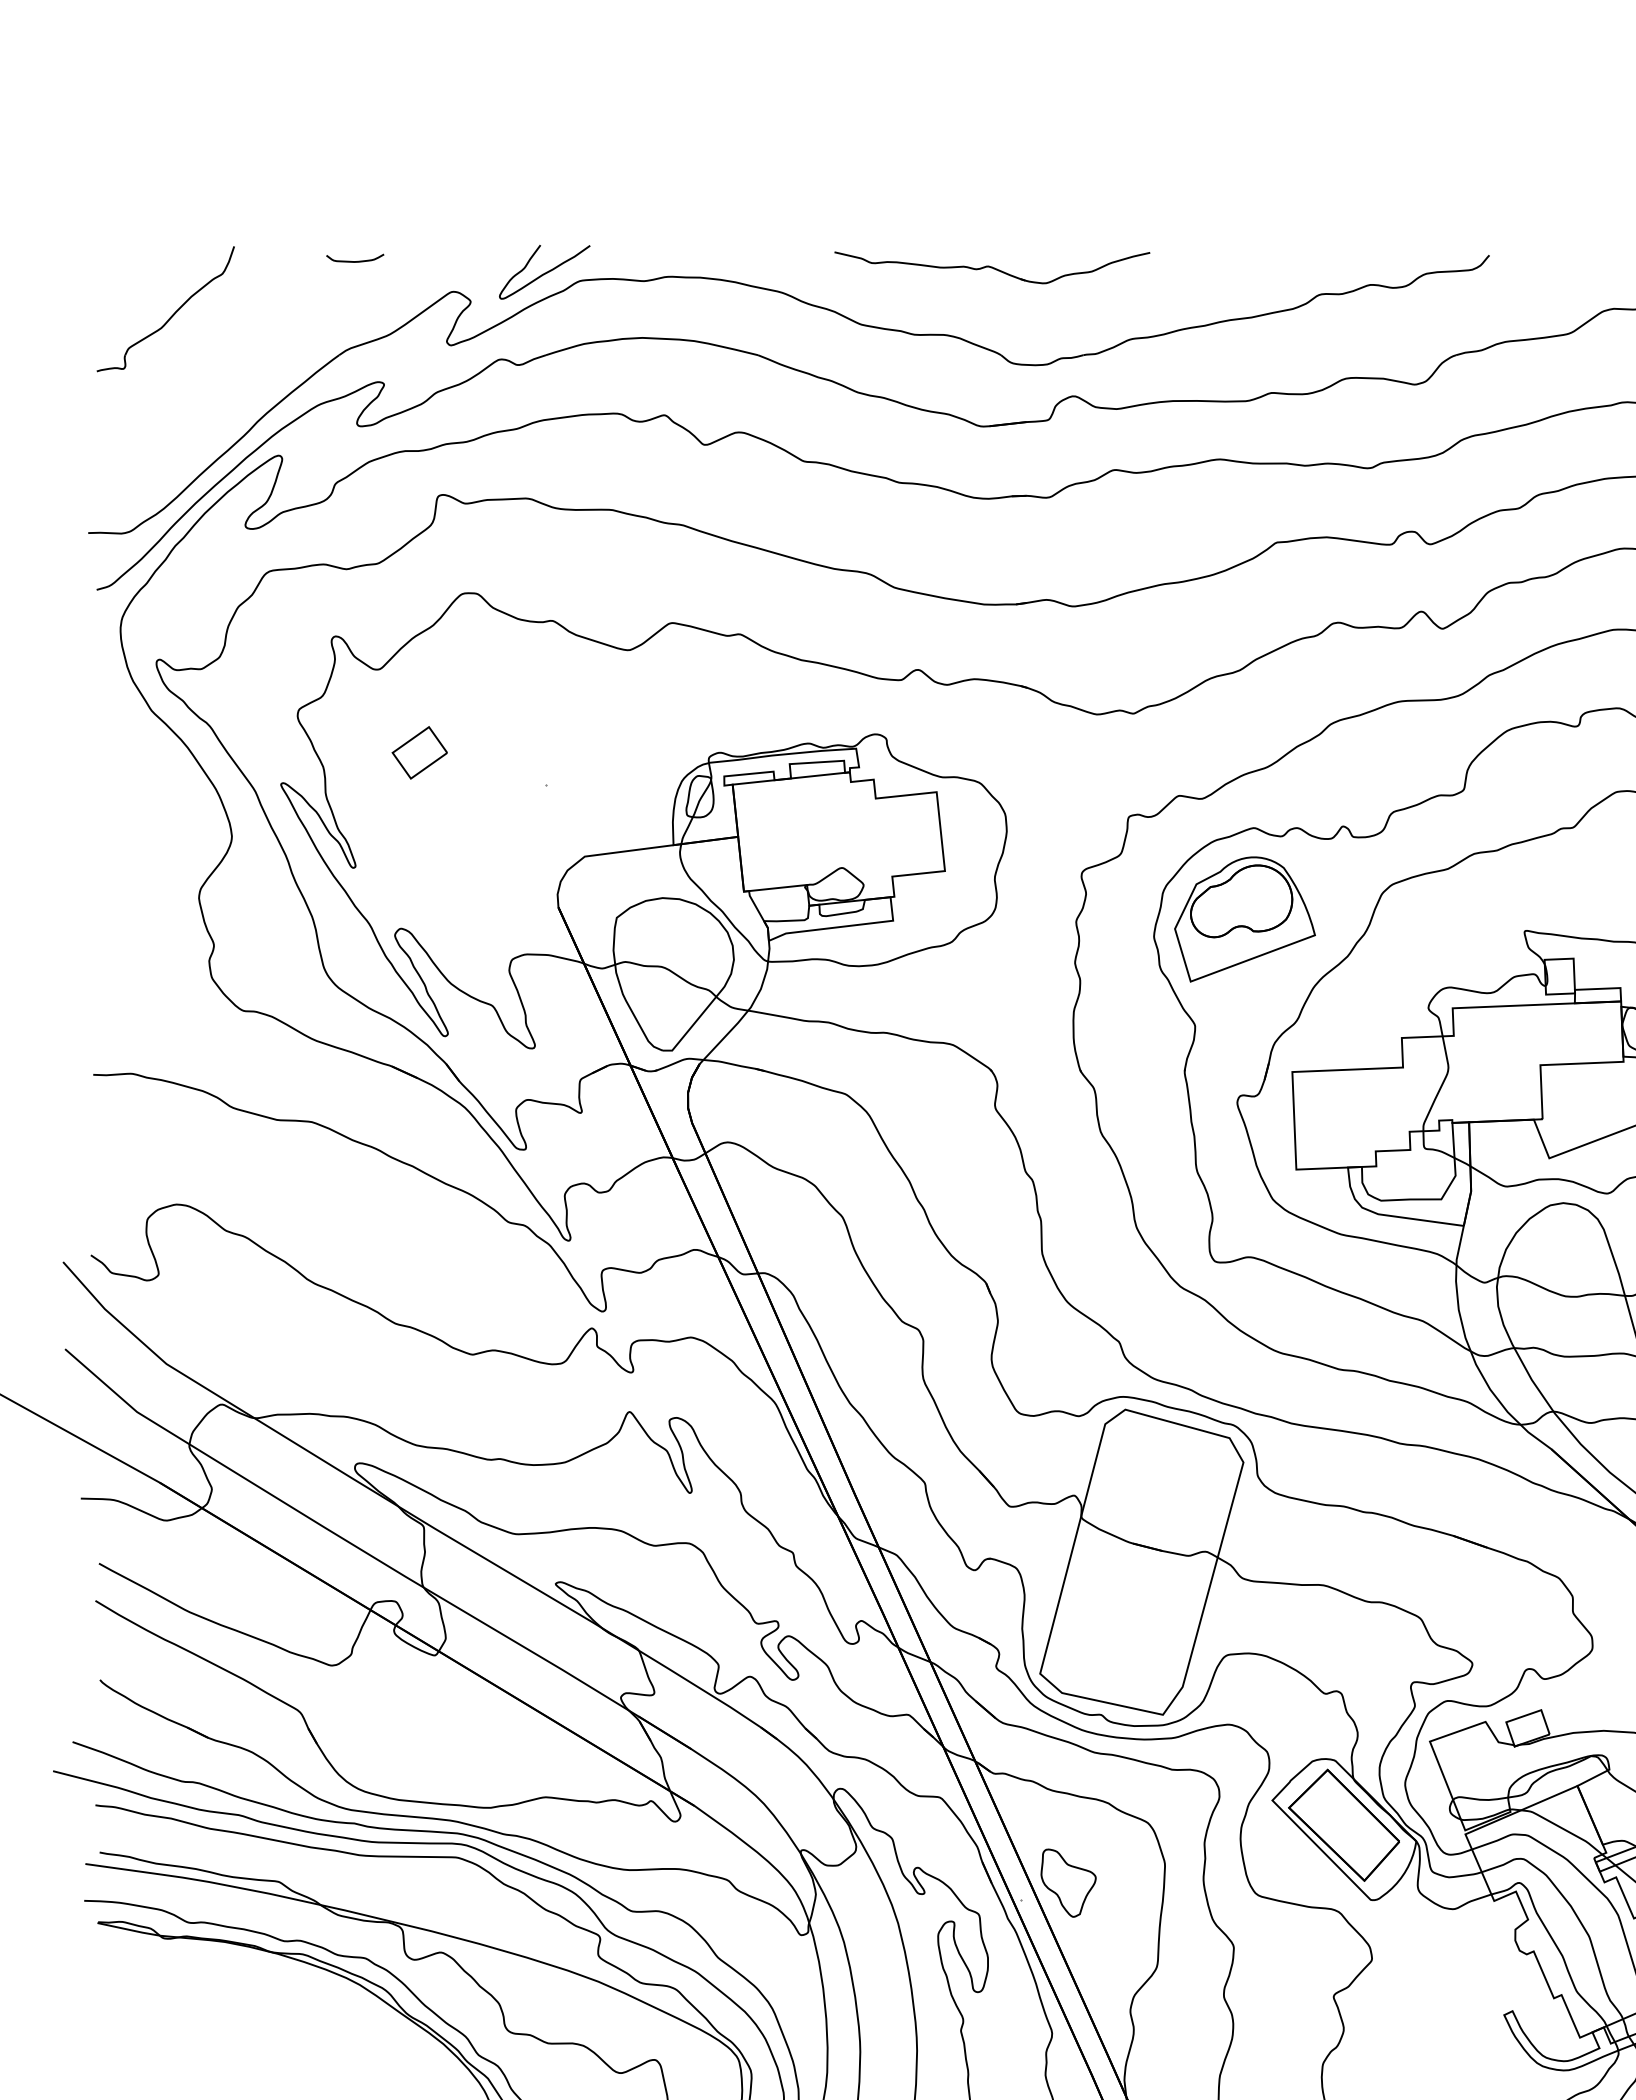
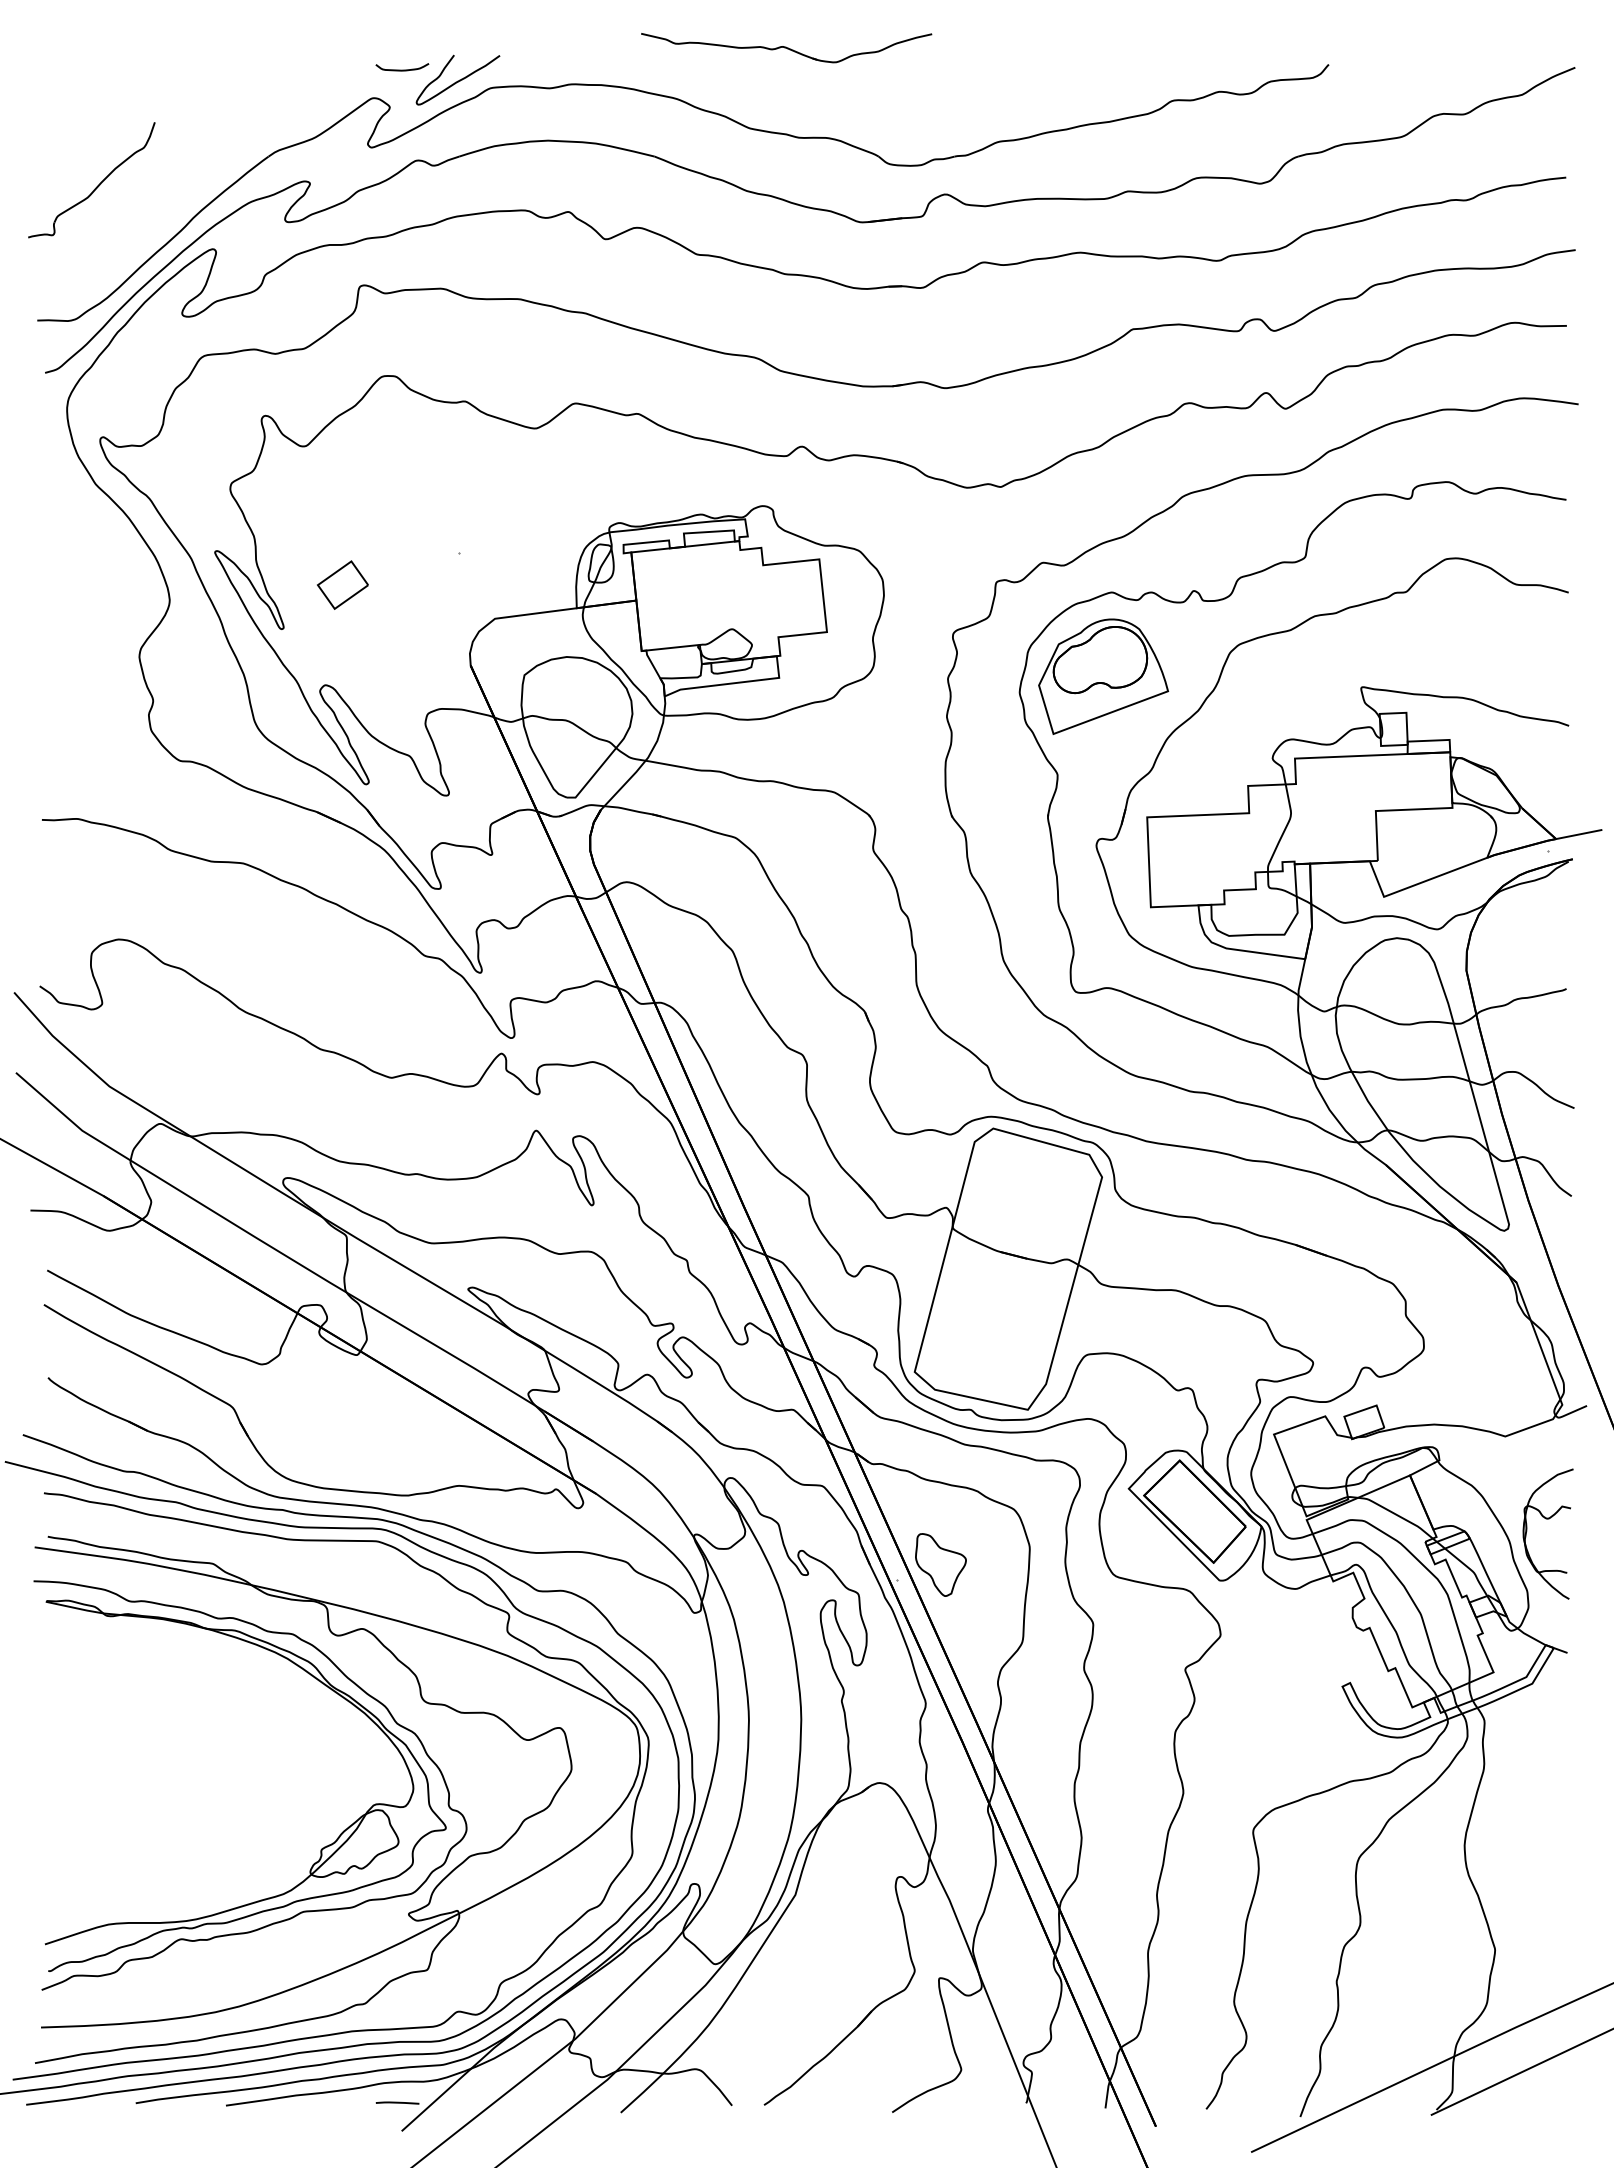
curve: (355, 260) -> (402, 69), moved
part: (992, 268) -> (786, 48), moved
part: (171, 314) -> (97, 185), moved
part: (419, 752) -> (342, 584), moved

